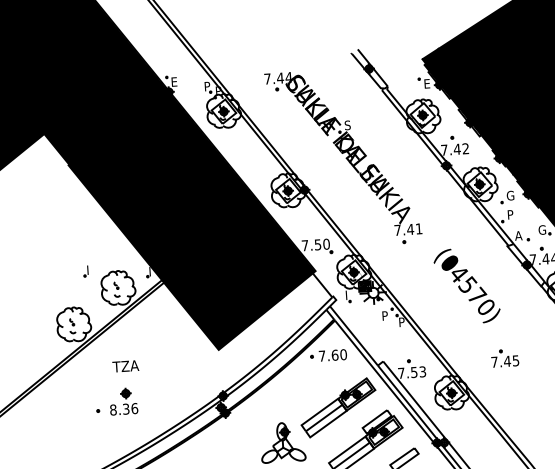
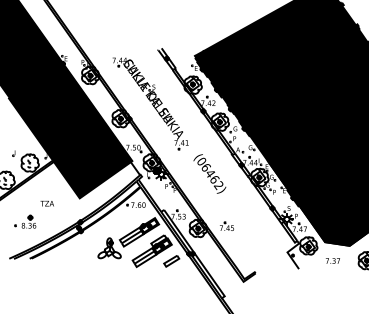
text: (470, 292) -> (211, 177), (04570) -> (06462)
part: (503, 356) -> (226, 225), moved
text: (124, 366) -> (46, 203), moved

